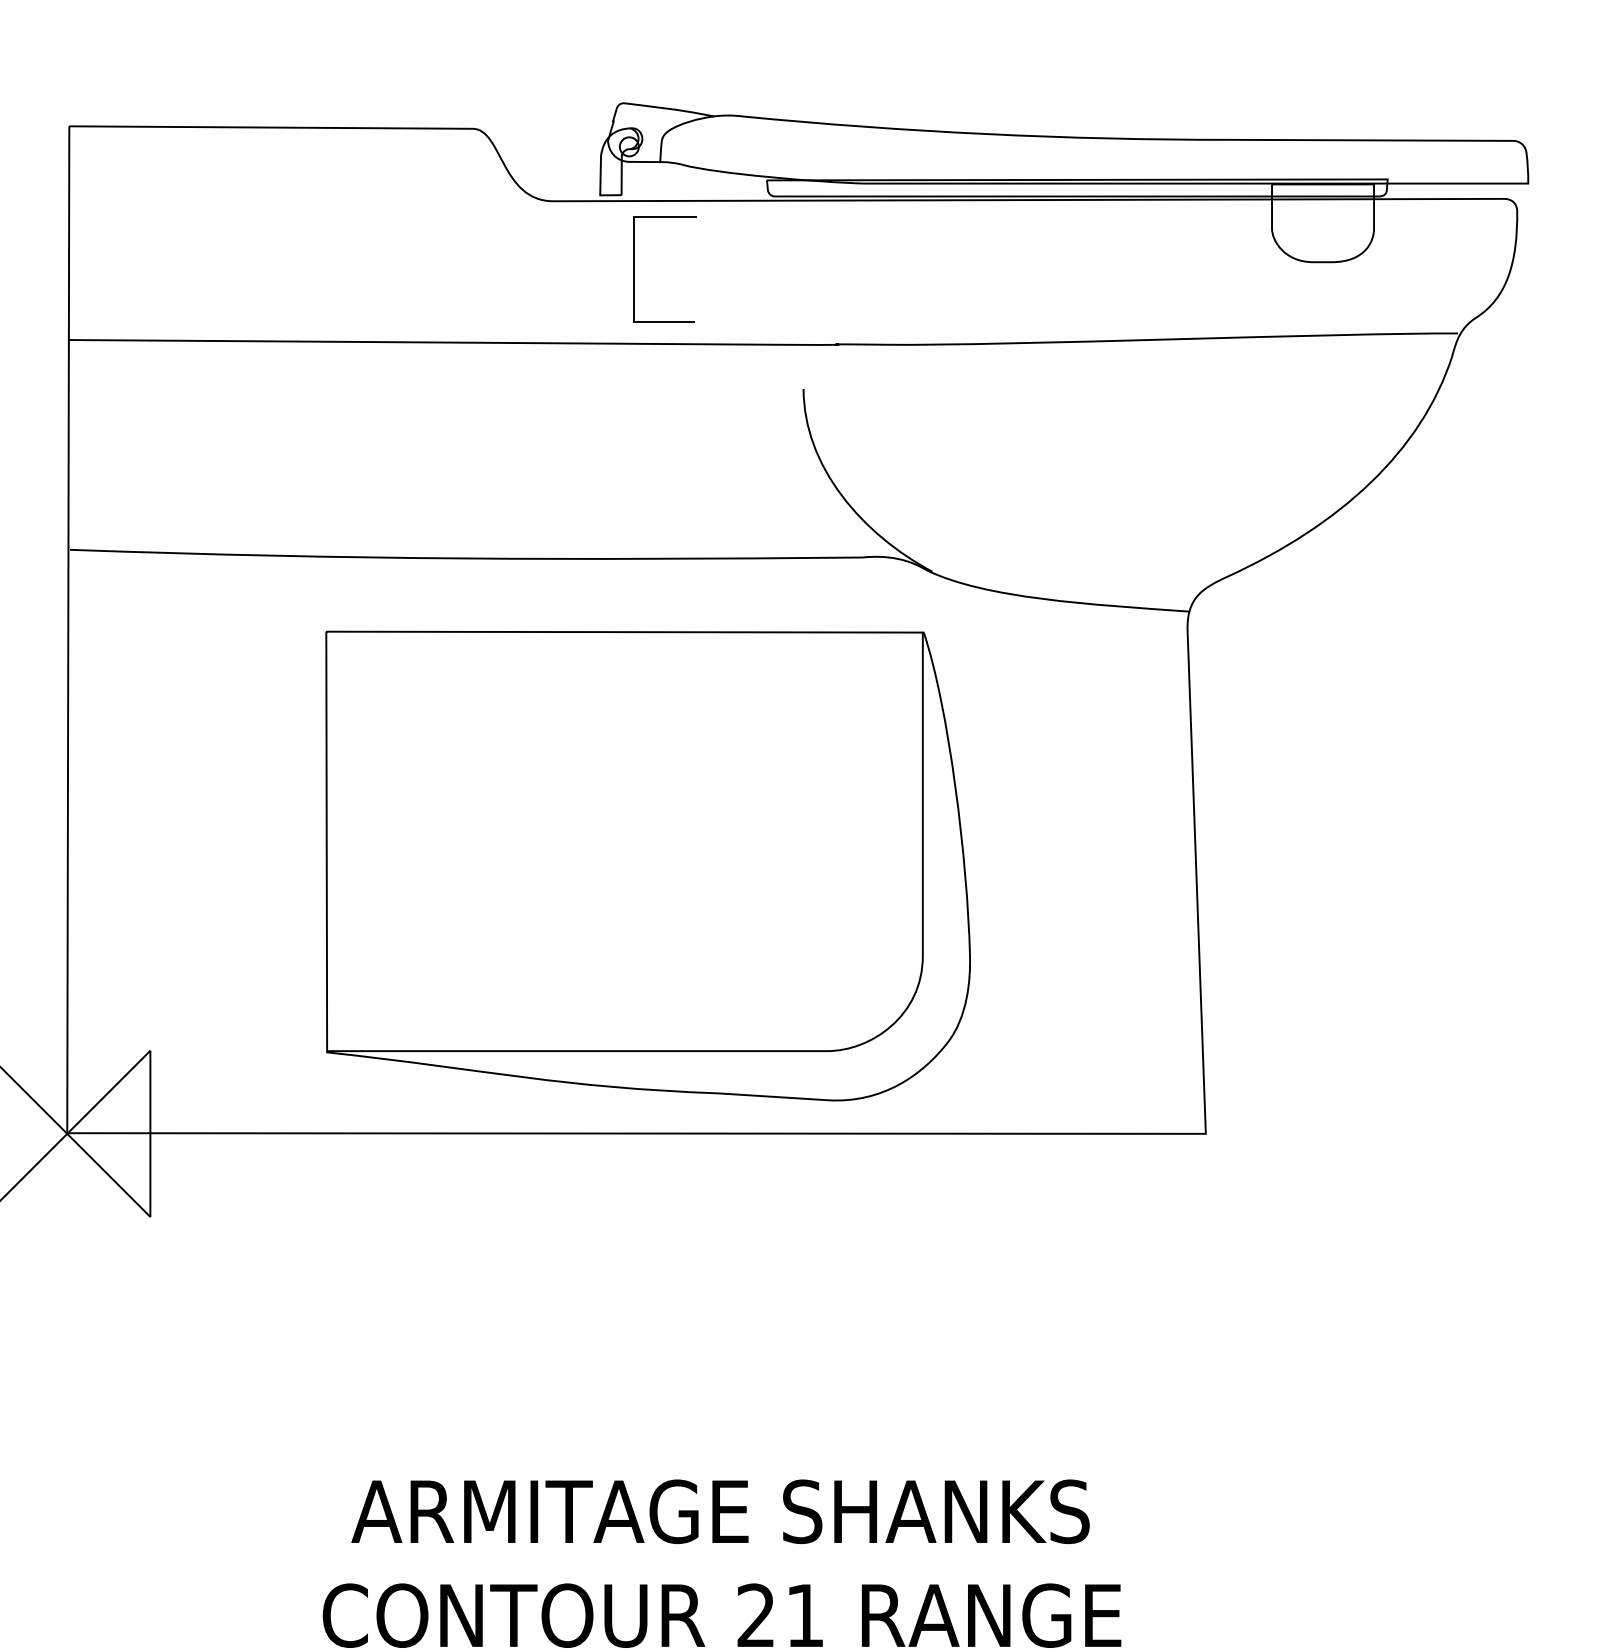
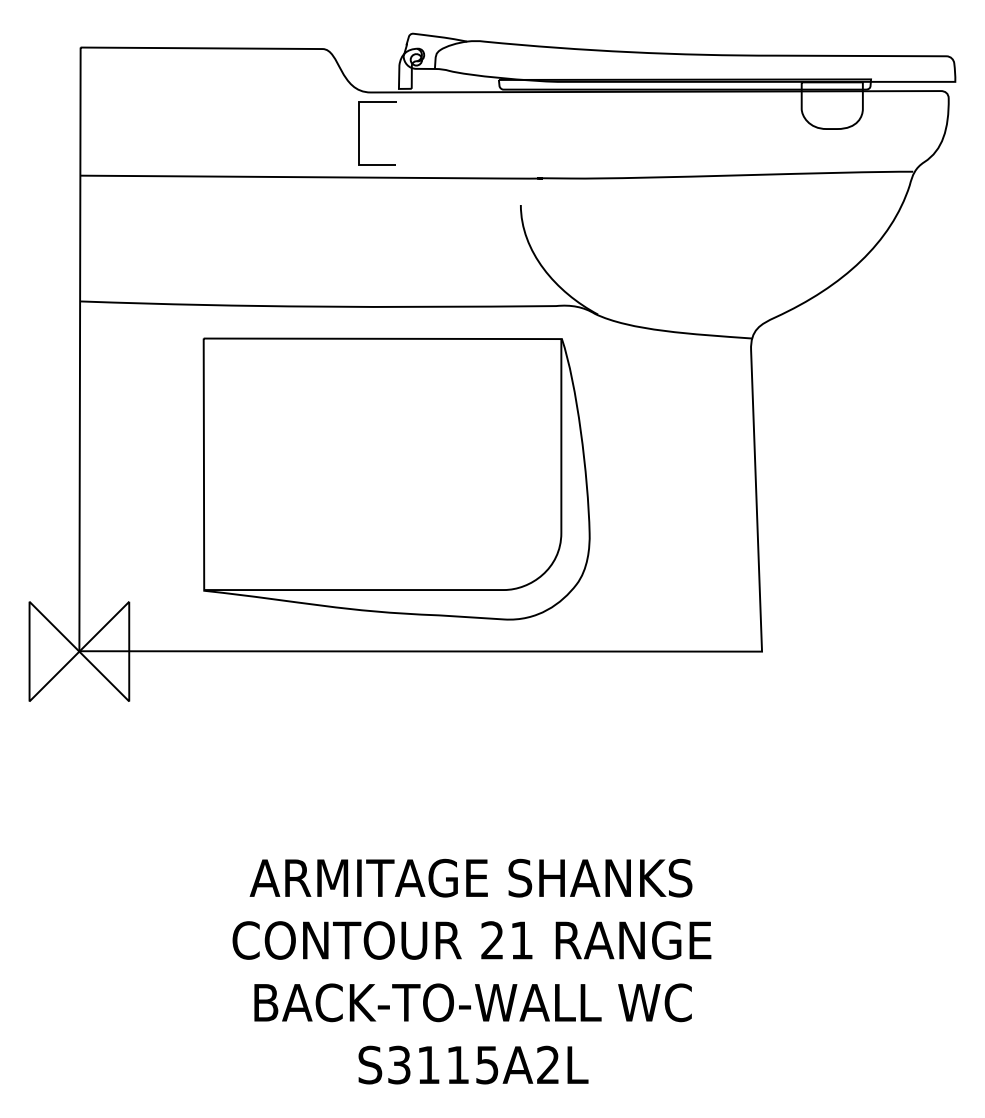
line: (634, 269) -> (359, 133), moved
part: (647, 865) -> (396, 478), moved

